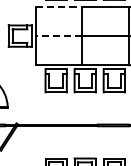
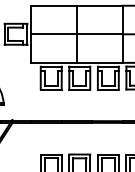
line: (59, 6) -> (54, 5), dashed -> solid
line: (59, 36) -> (54, 34), dashed -> solid

